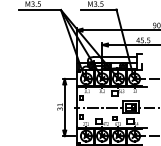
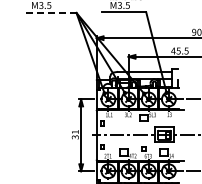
line: (39, 10) -> (49, 13), solid -> dashed

